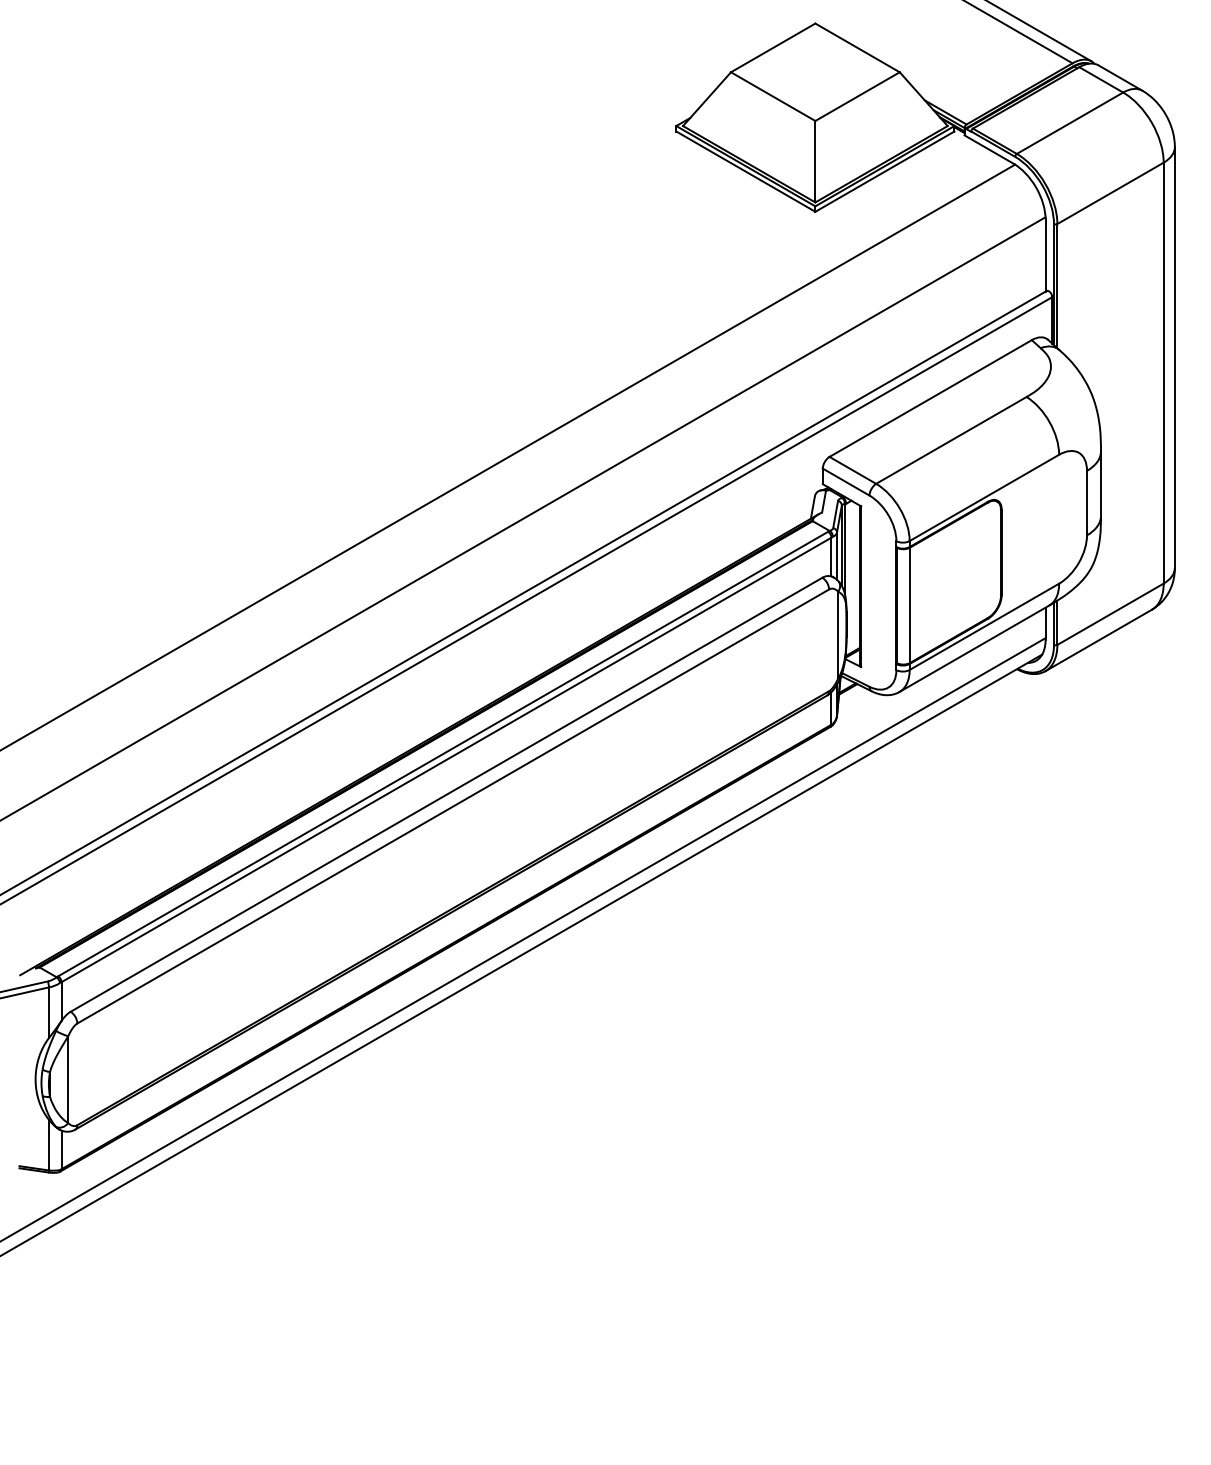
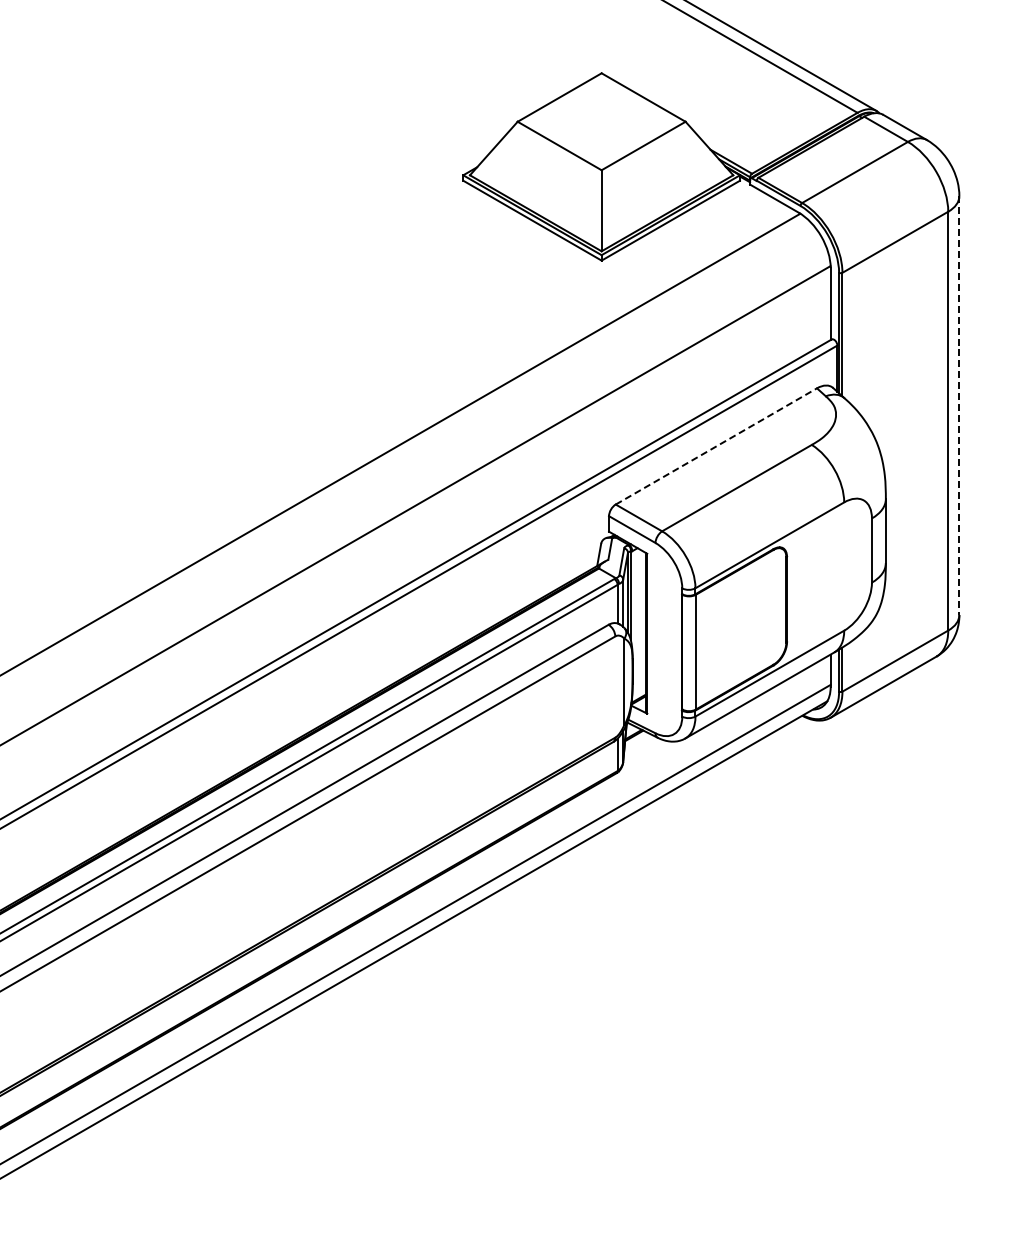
line: (1174, 358) -> (959, 406), solid -> dashed
line: (930, 398) -> (716, 446), solid -> dashed

